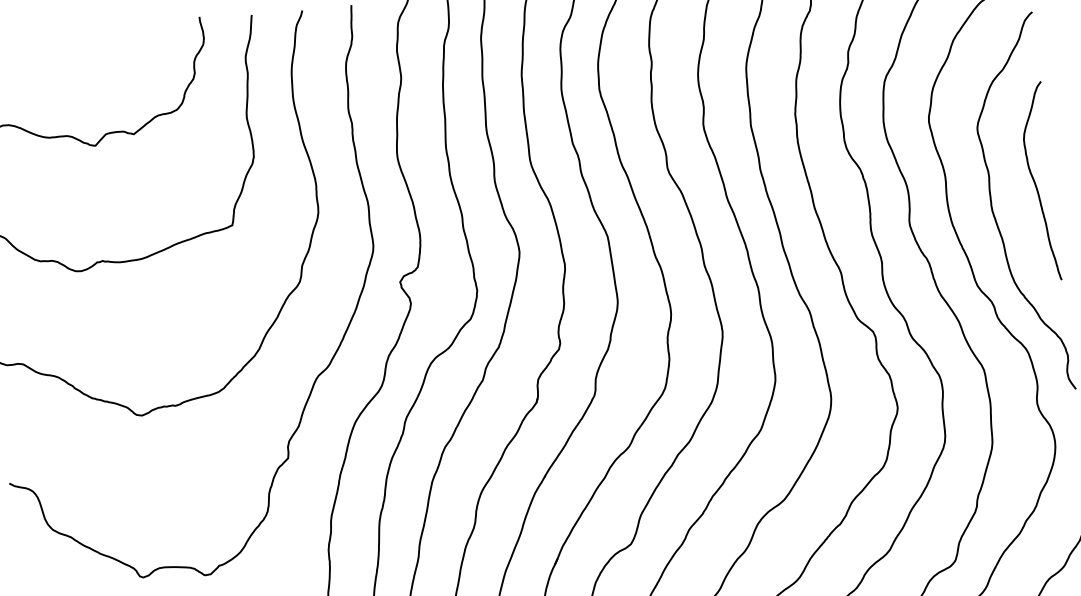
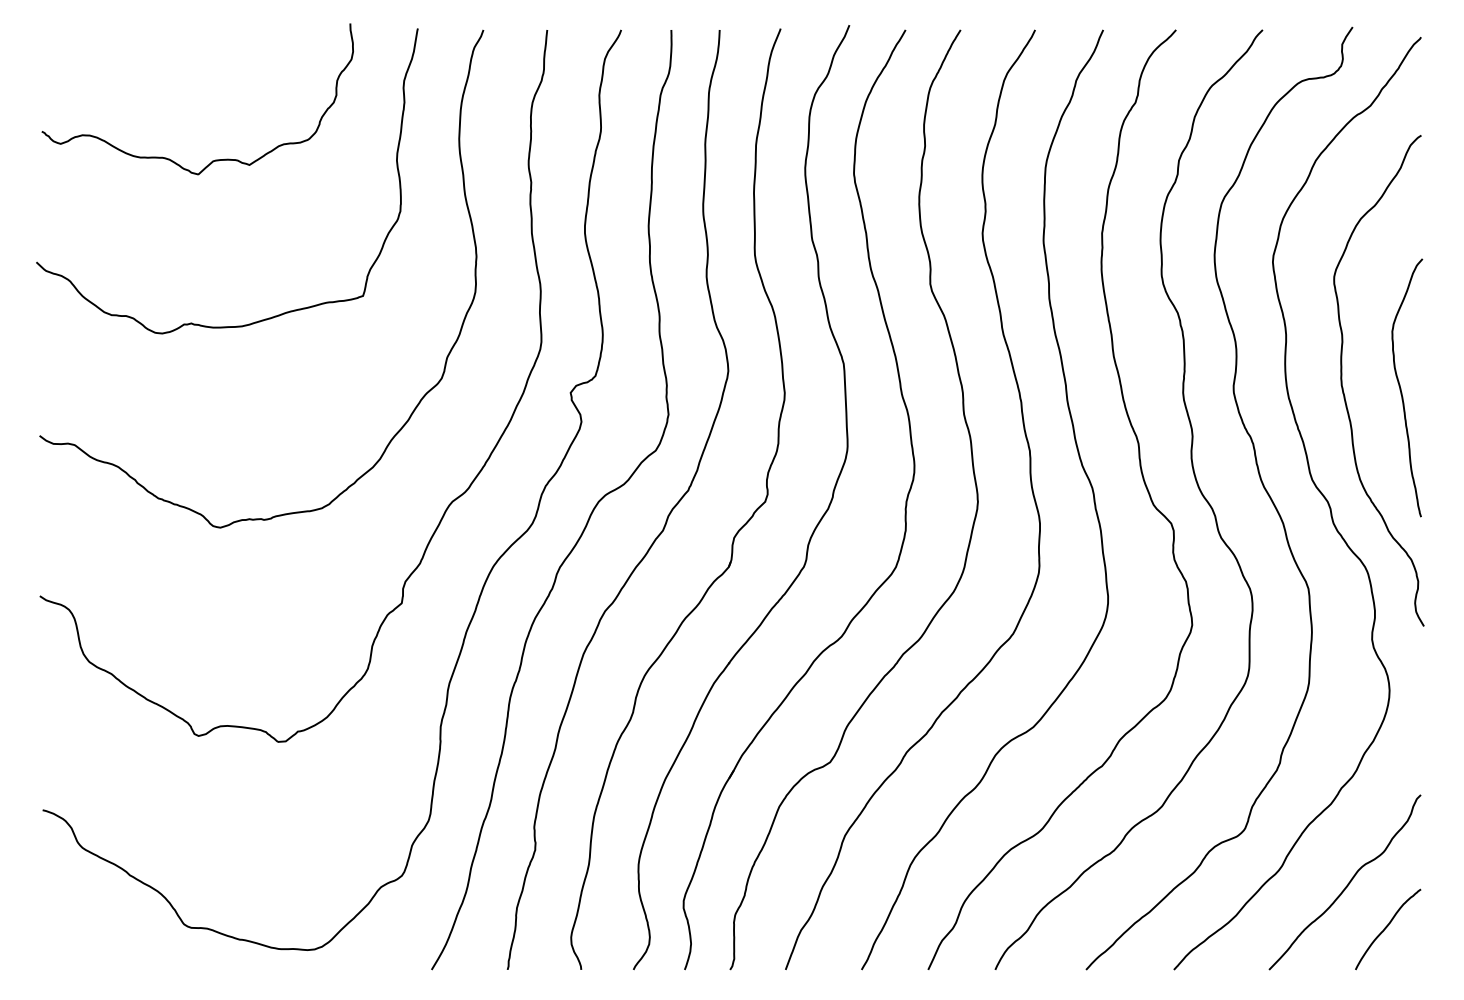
curve: (1035, 182) -> (1401, 388), moved

